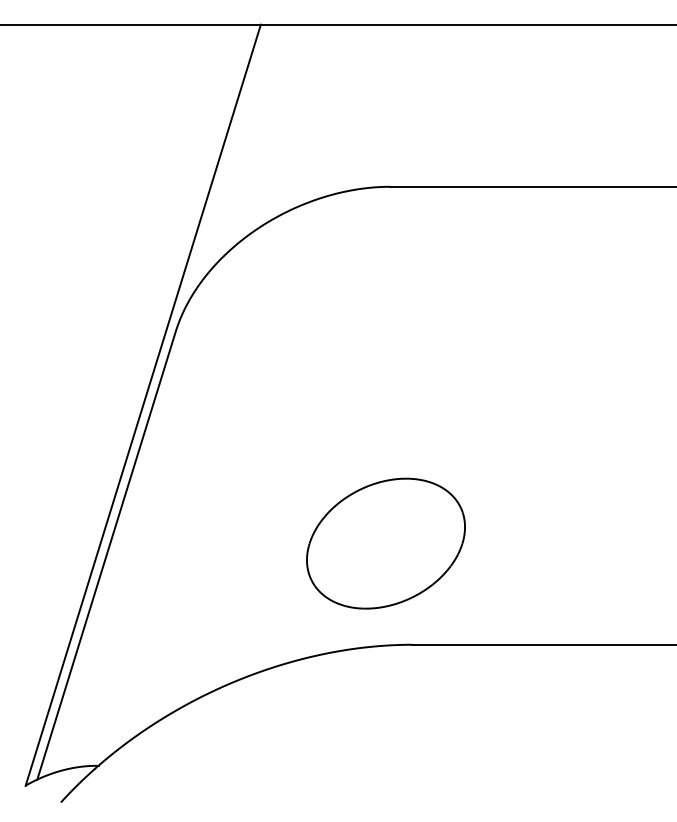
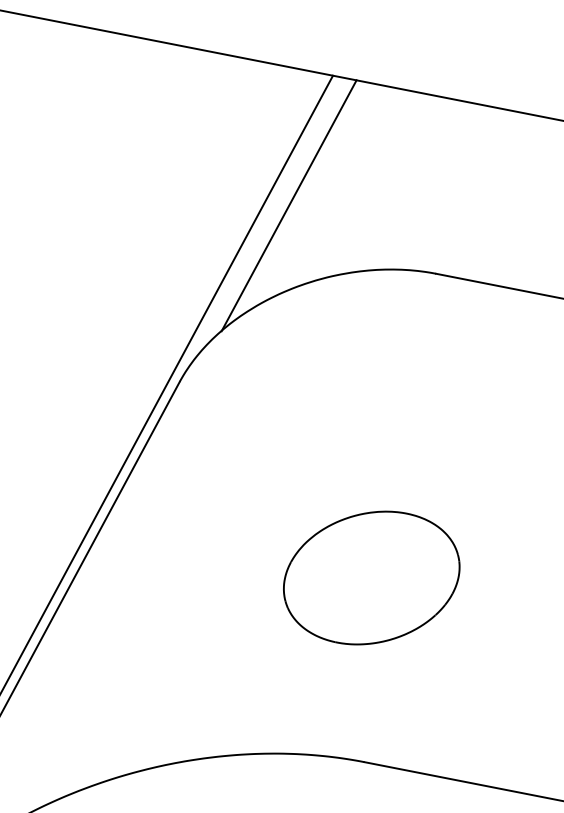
line: (244, 150) -> (289, 205), added
part: (385, 543) -> (371, 577), moved

